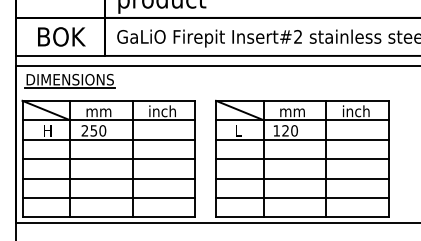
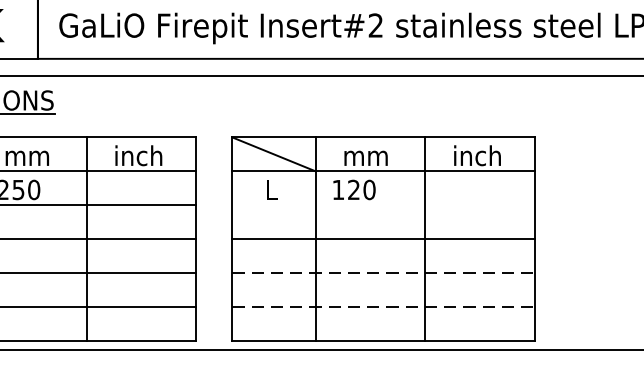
line: (302, 139) -> (383, 205), removed
line: (303, 178) -> (385, 273), solid -> dashed
line: (303, 197) -> (385, 306), solid -> dashed

